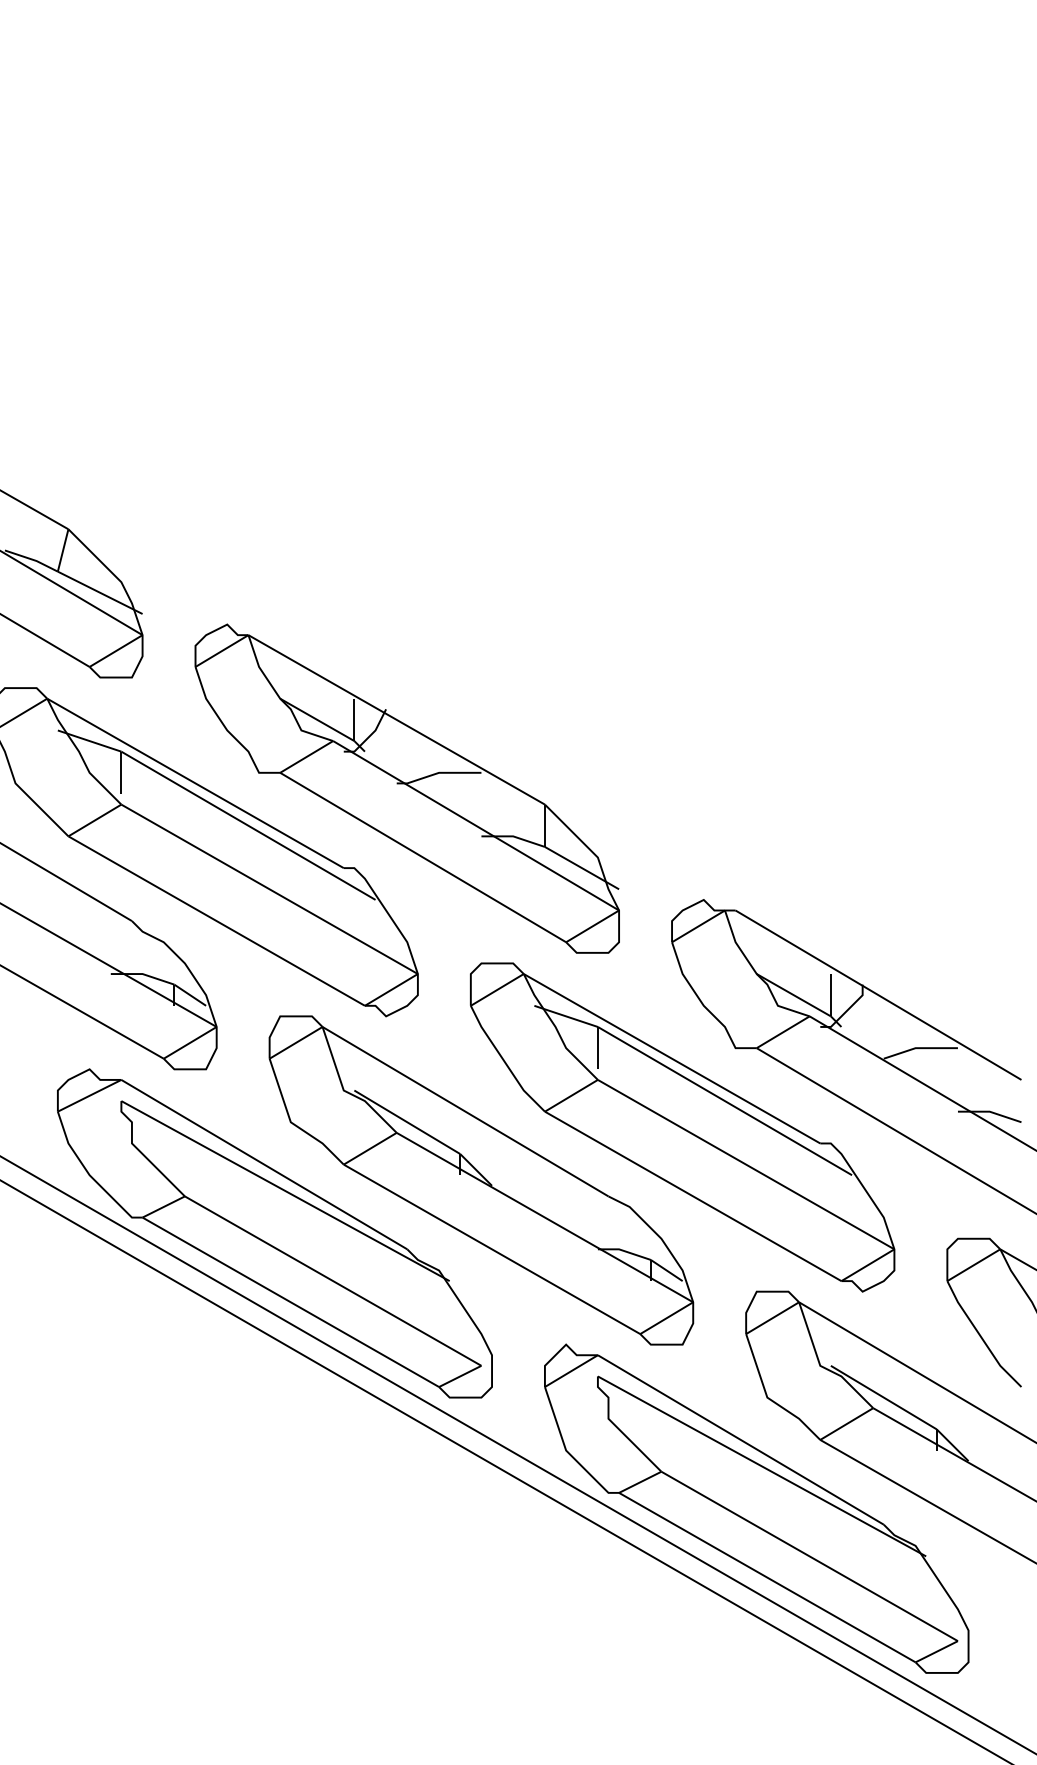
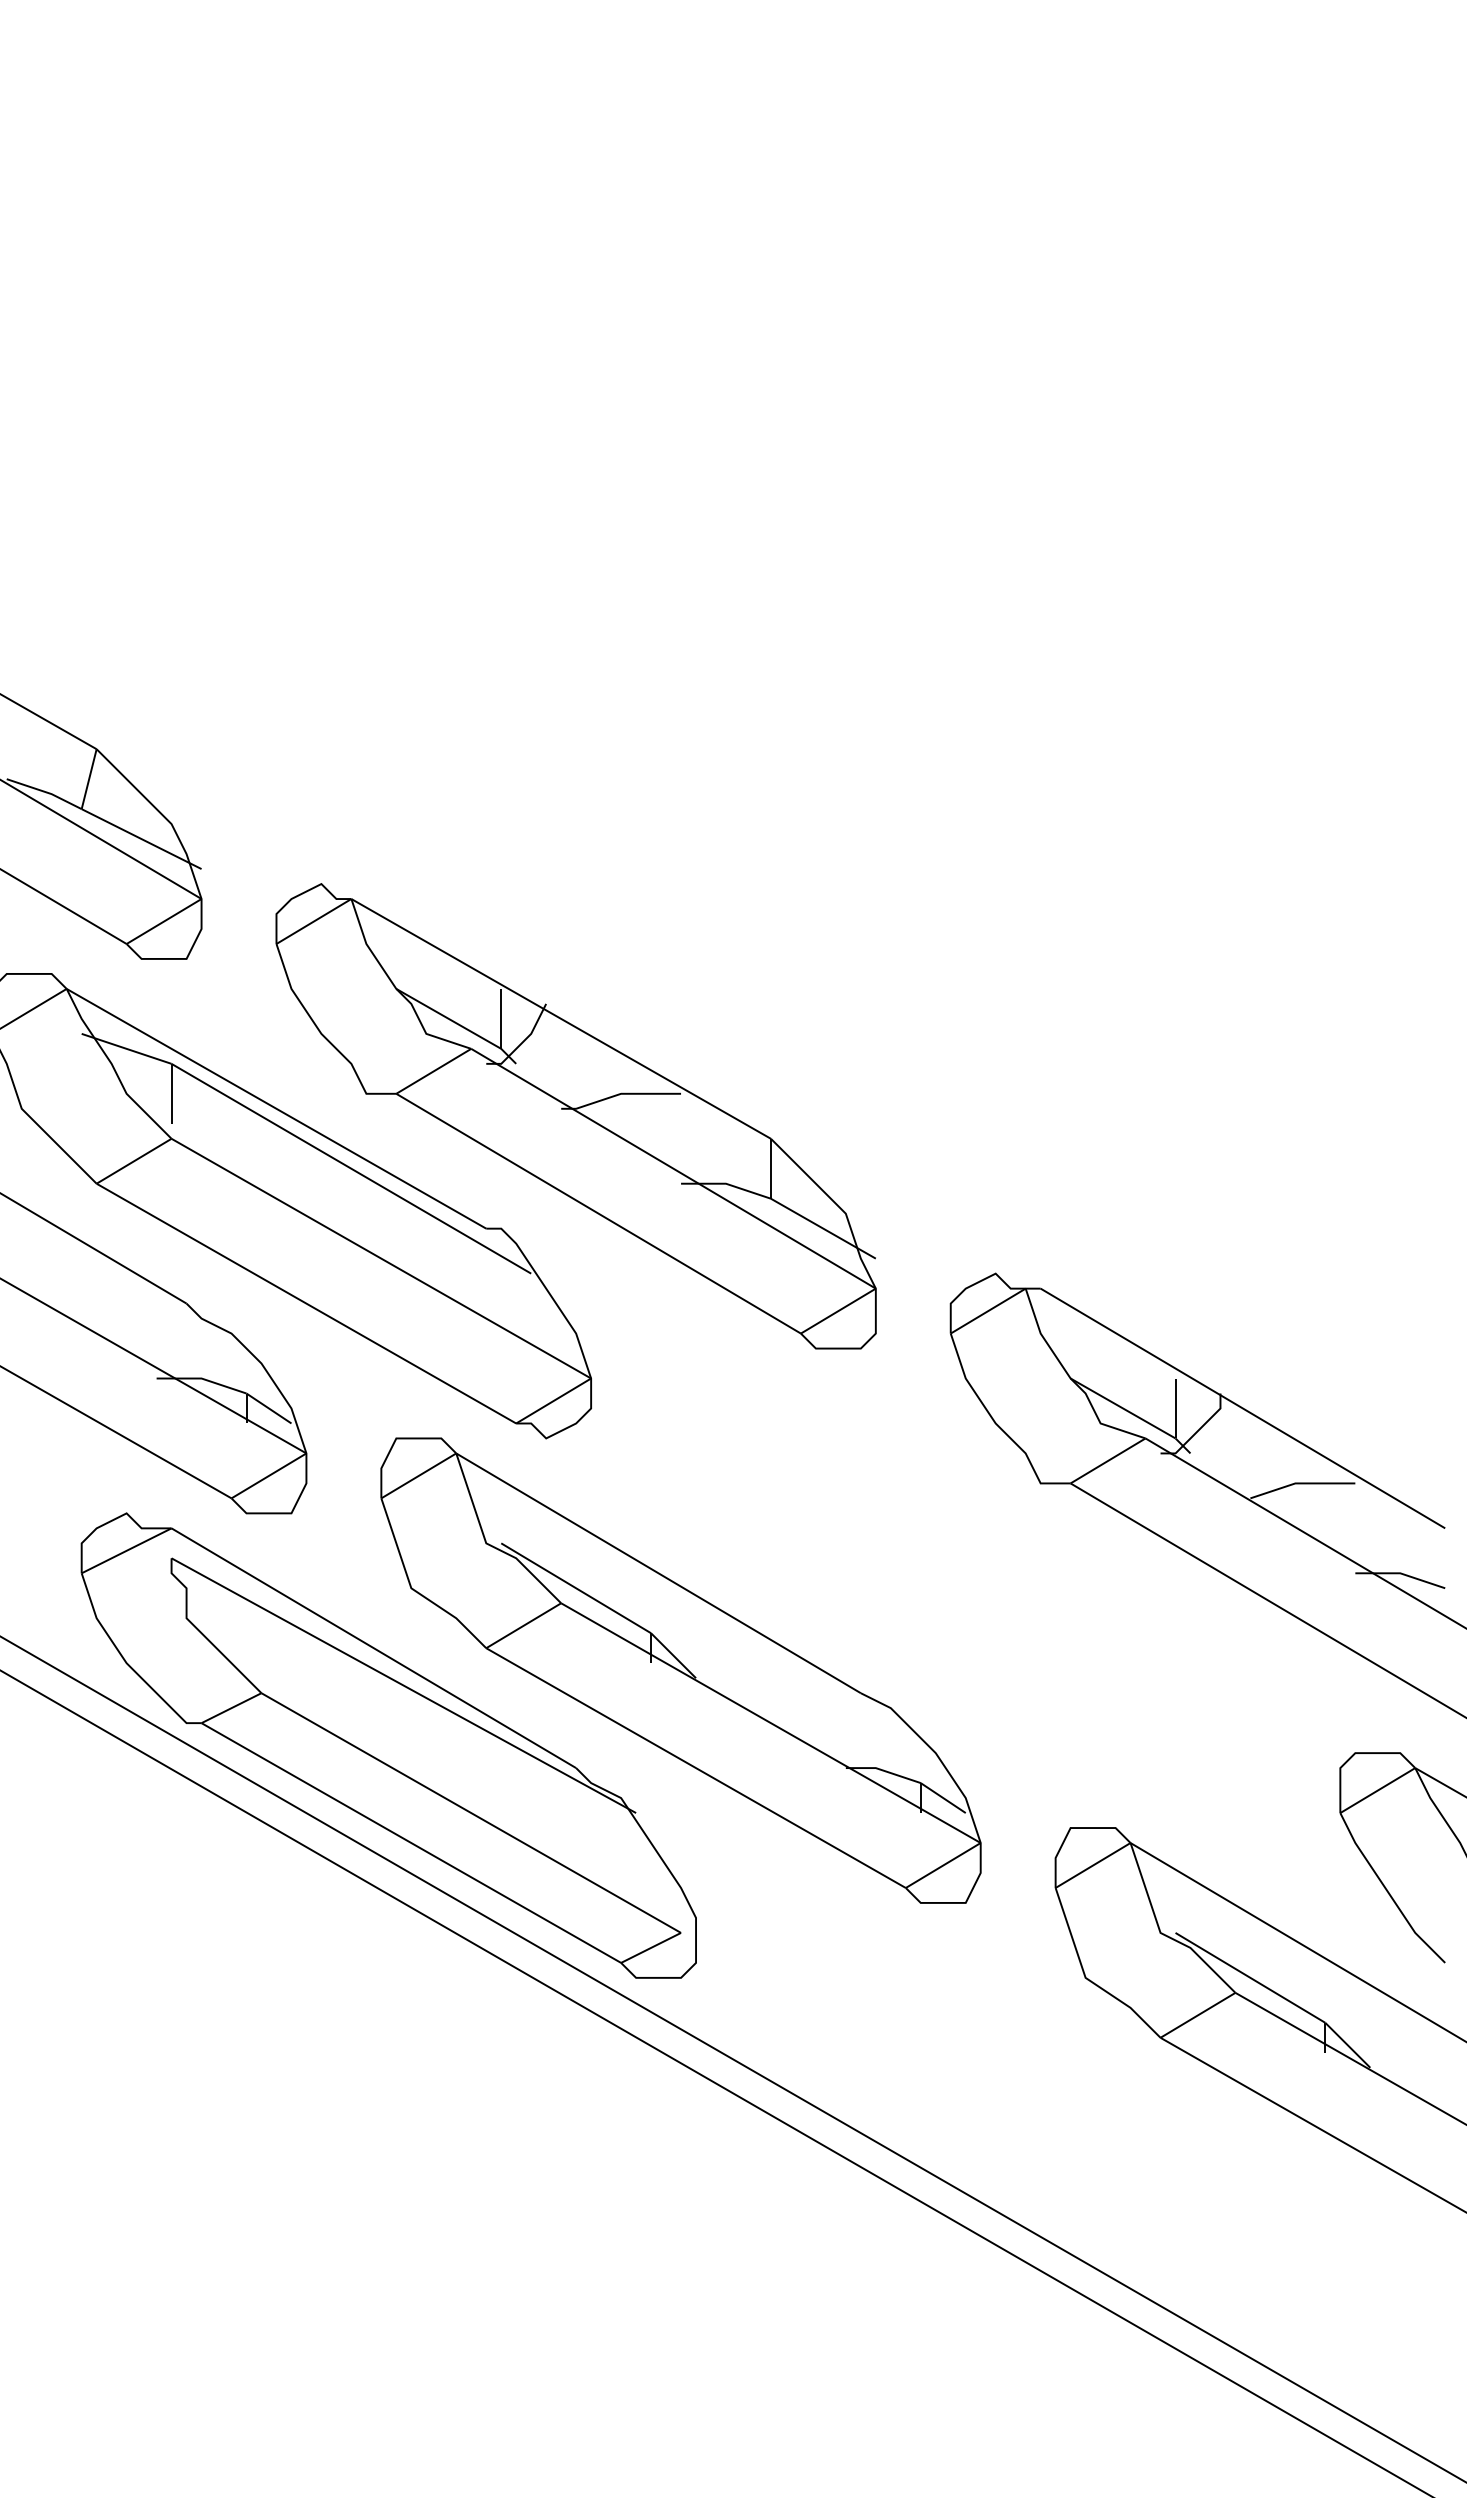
part: (682, 1127) -> (965, 1595), removed
part: (756, 1508) -> (1070, 2135), removed

